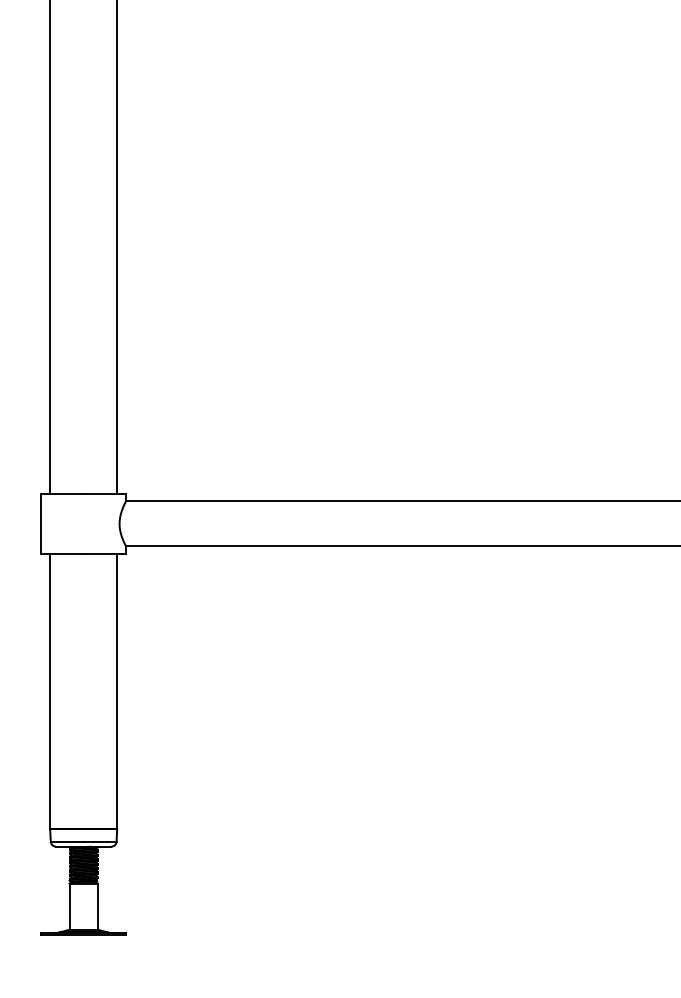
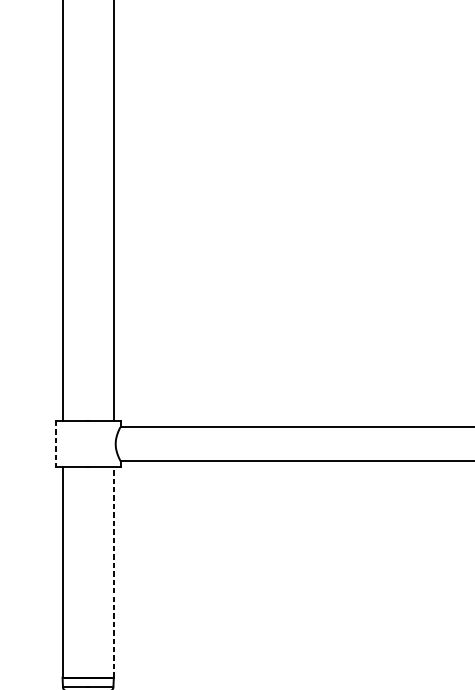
line: (41, 523) -> (55, 443), solid -> dashed
line: (117, 691) -> (114, 572), solid -> dashed

